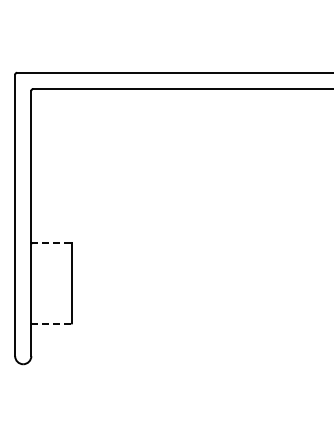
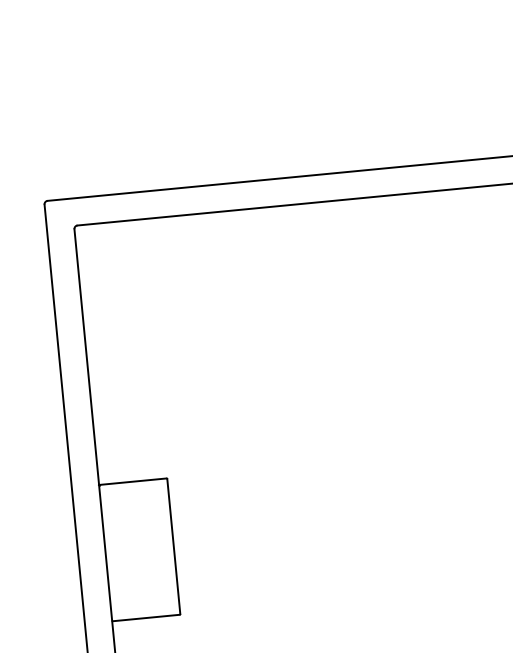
line: (51, 242) -> (132, 481), dashed -> solid
line: (51, 323) -> (146, 617), dashed -> solid

